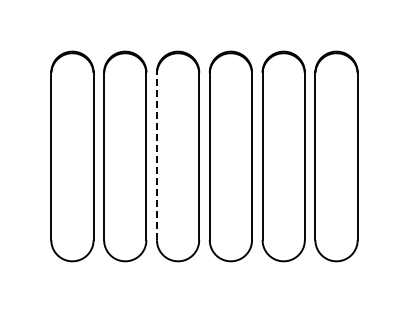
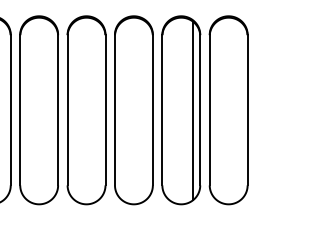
line: (156, 156) -> (67, 110), dashed -> solid
line: (296, 156) -> (192, 110), added

